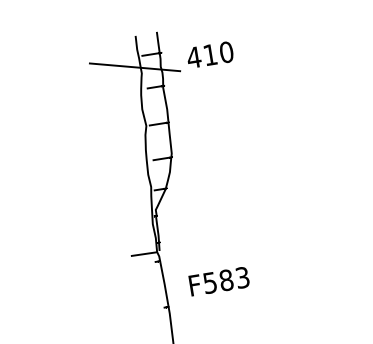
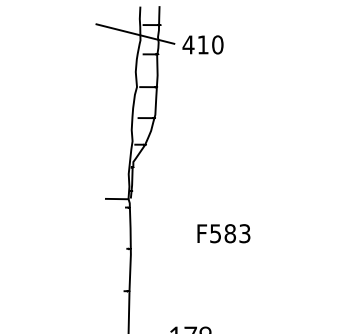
text: (209, 54) -> (202, 44), moved
text: (218, 281) -> (223, 233), moved

